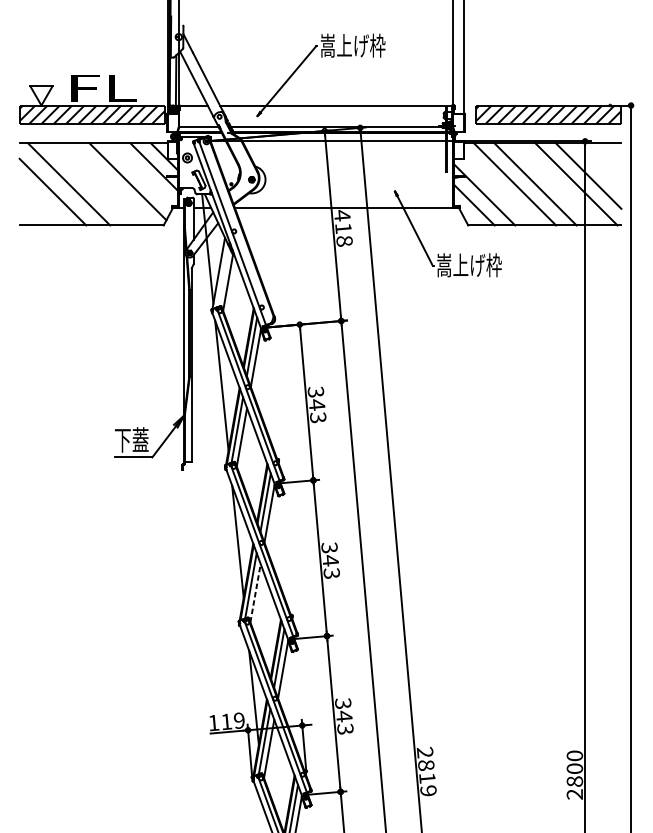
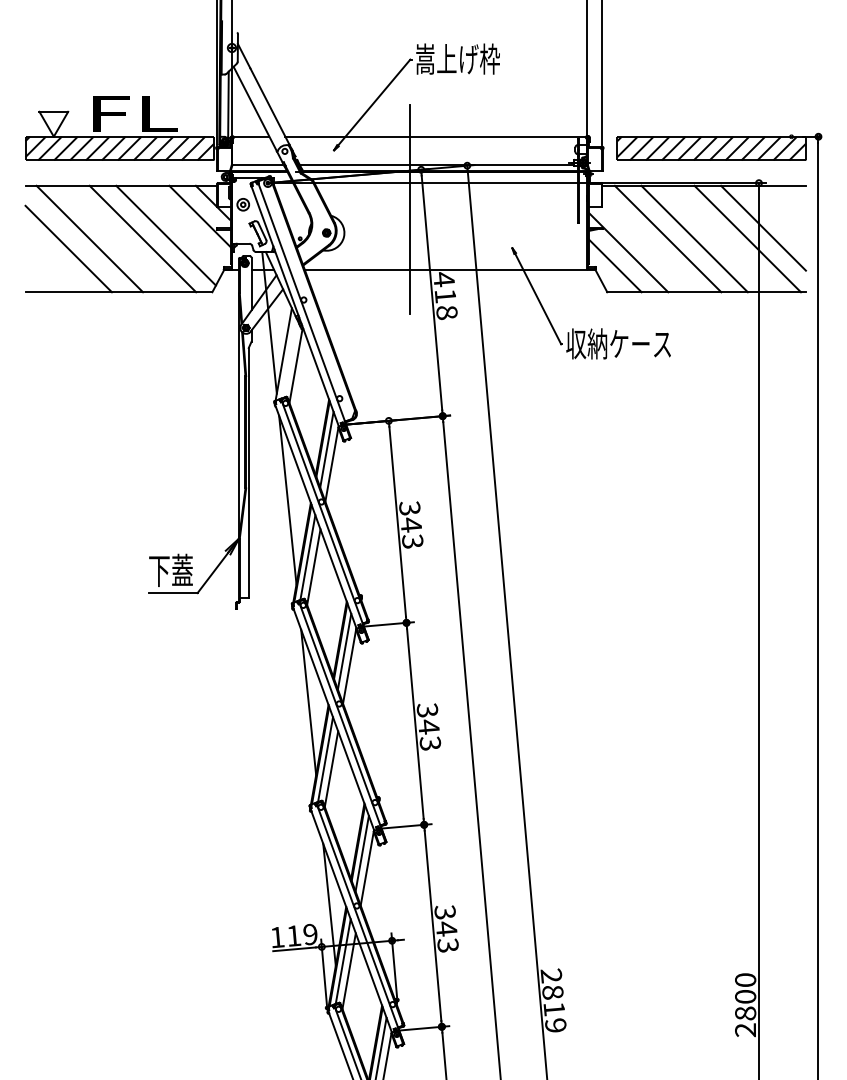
line: (315, 161) -> (409, 209), added
line: (109, 184) -> (142, 238), added
text: (476, 264) -> (618, 343), 嵩上げ枠 -> 収納ケース
line: (255, 592) -> (331, 768), dashed -> solid

